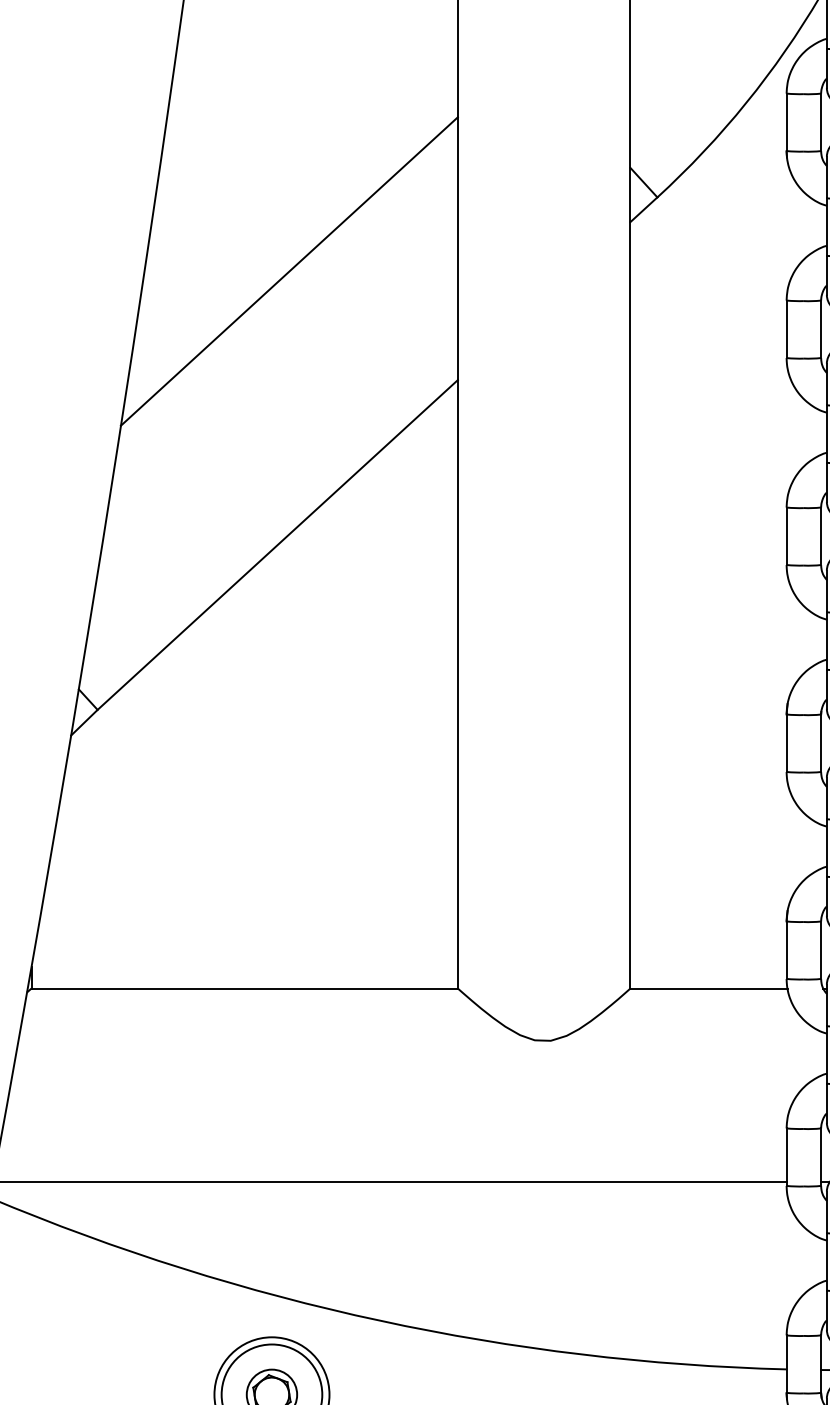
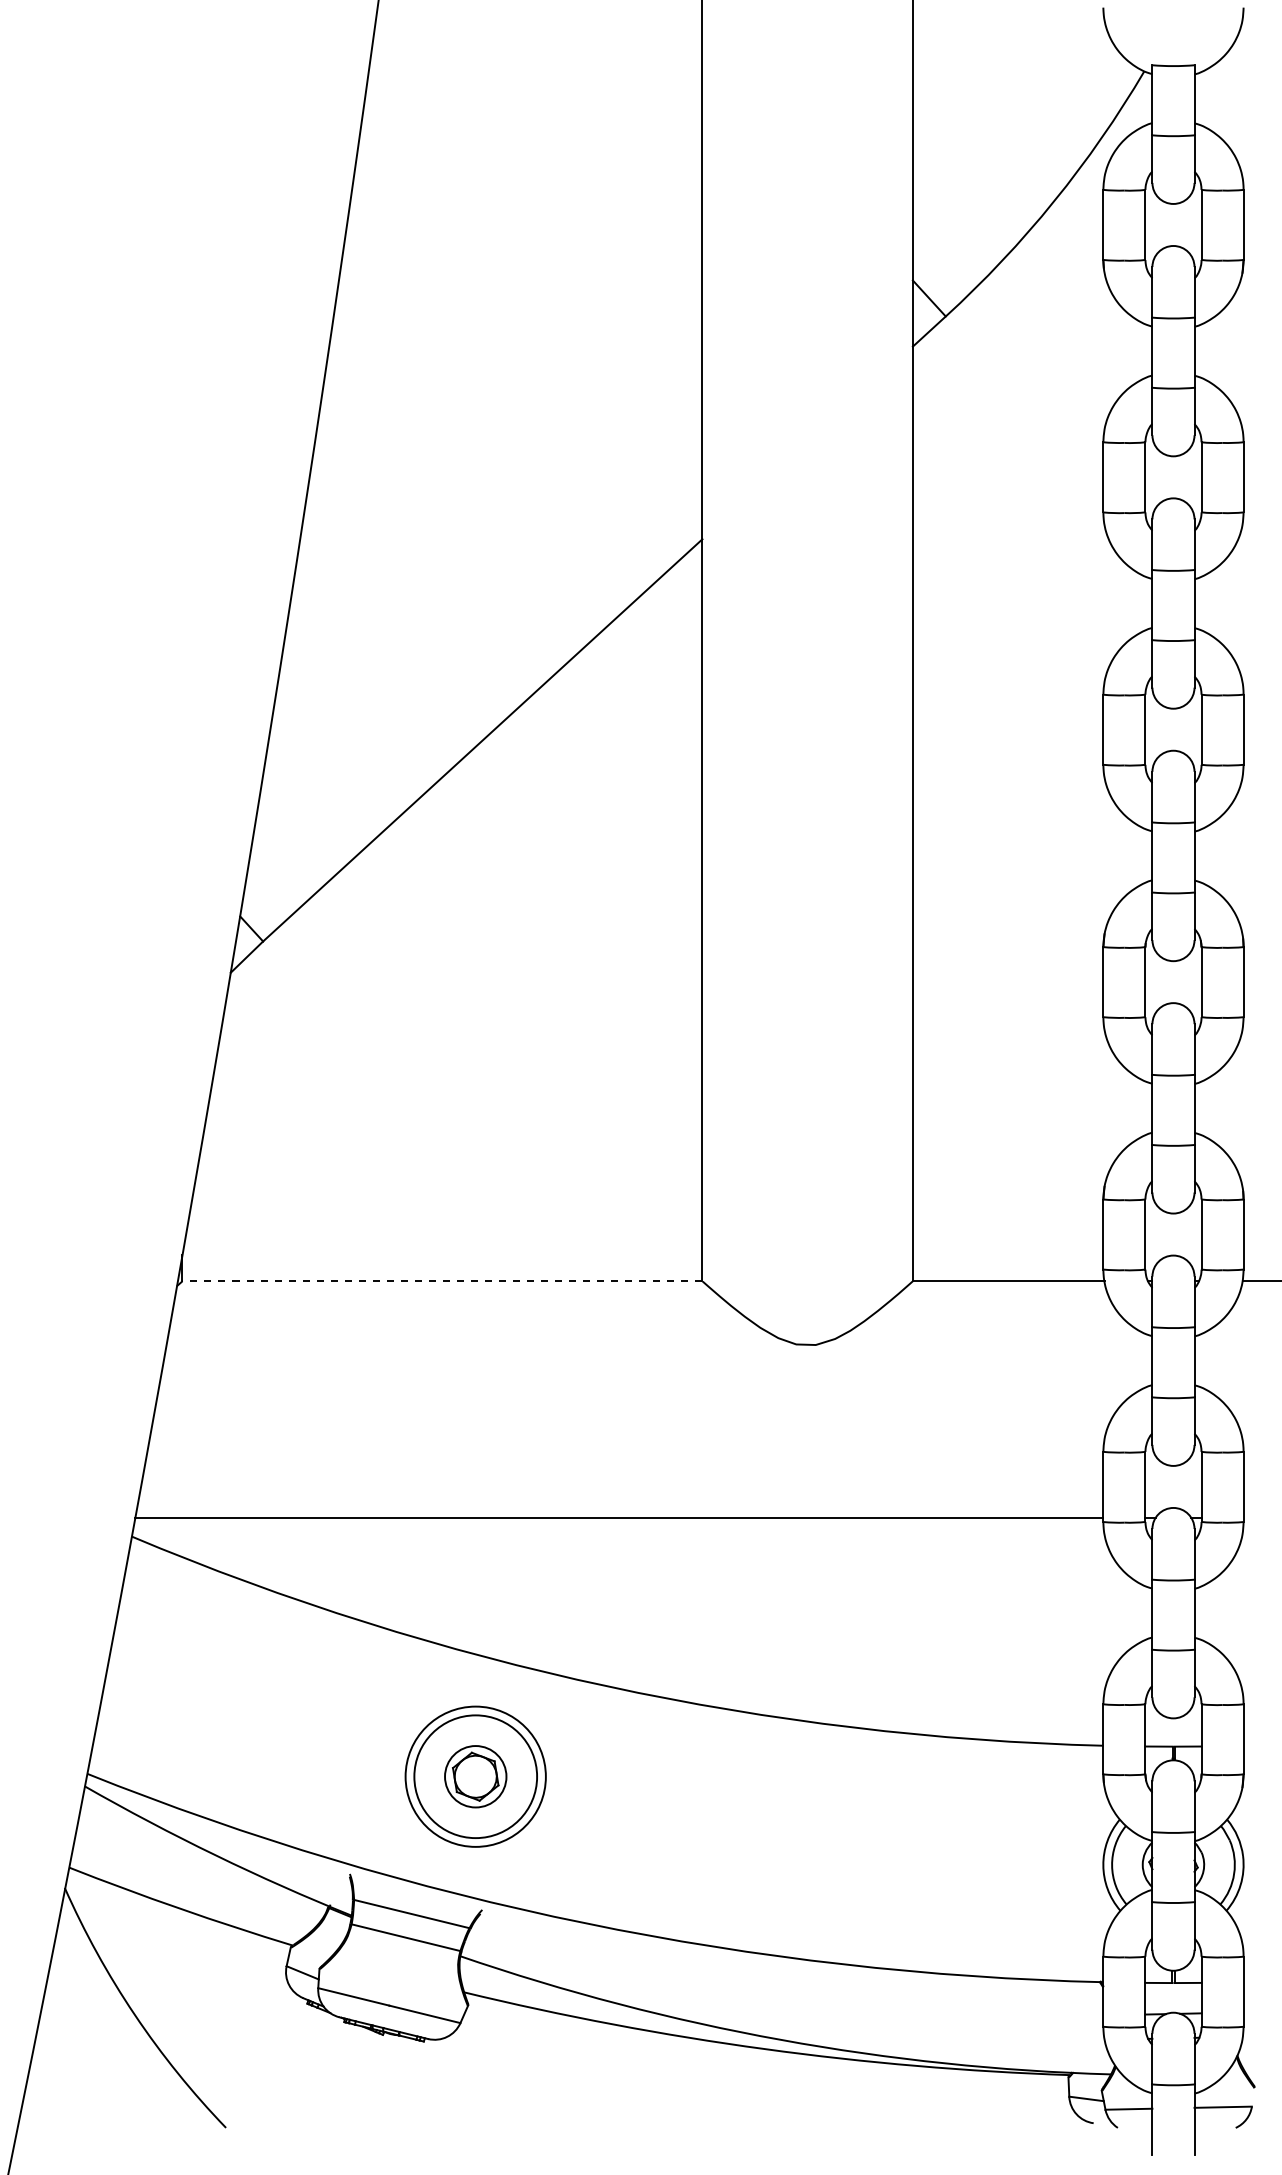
line: (288, 271) -> (496, 406), removed
line: (244, 988) -> (442, 1281), solid -> dashed

